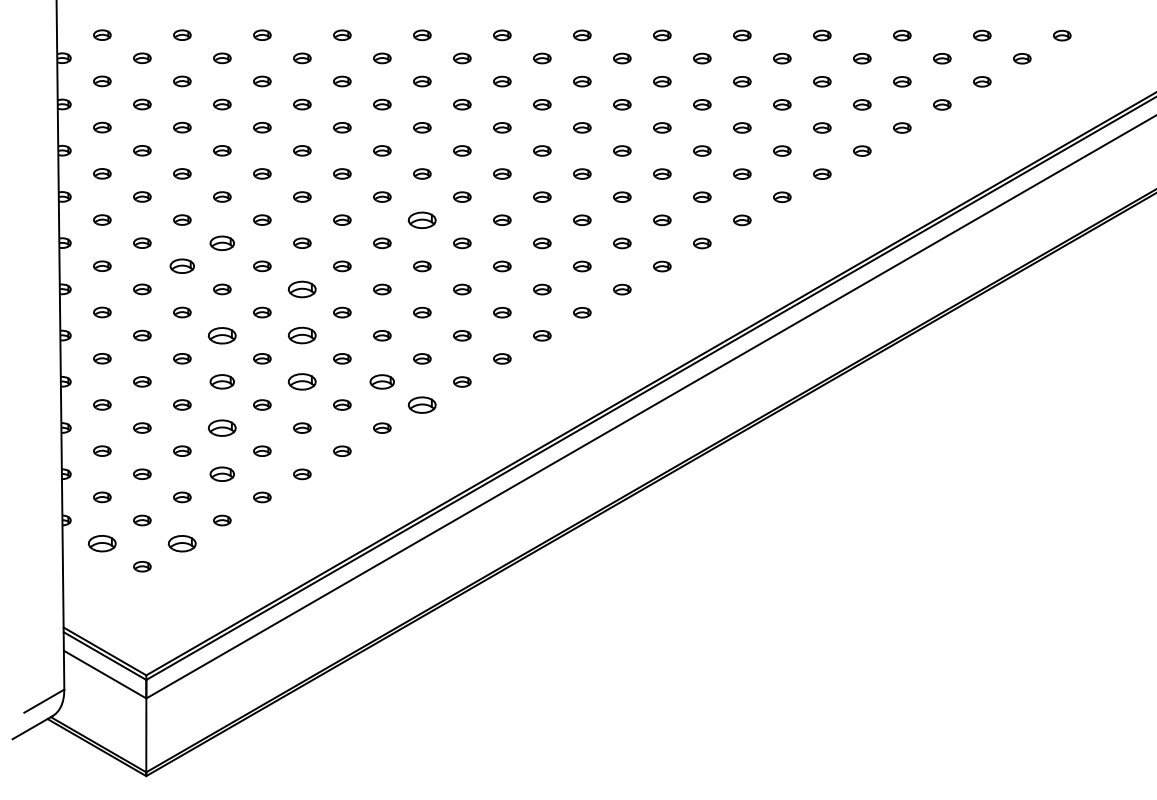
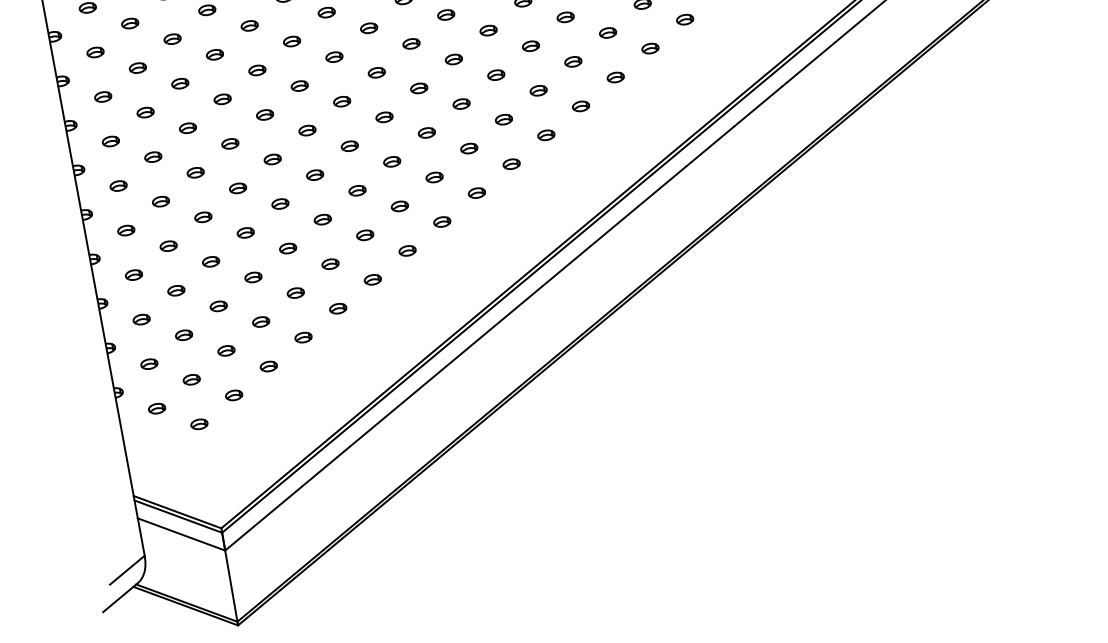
part: (422, 219) -> (411, 43), size x0.62
part: (222, 242) -> (222, 98), size x0.71
part: (182, 266) -> (188, 128), size x0.71
part: (302, 289) -> (307, 130), size x0.62
part: (222, 335) -> (238, 188), size x0.62
part: (302, 335) -> (315, 174), size x0.62
part: (222, 381) -> (245, 232), size x0.71
part: (302, 381) -> (322, 219), size x0.62
part: (382, 381) -> (399, 205), size x0.71
part: (422, 404) -> (442, 221), size x0.62
part: (222, 427) -> (253, 276), size x0.62
part: (222, 474) -> (261, 322), size x0.71
part: (102, 543) -> (157, 408), size x0.62
part: (182, 543) -> (234, 395), size x0.62

